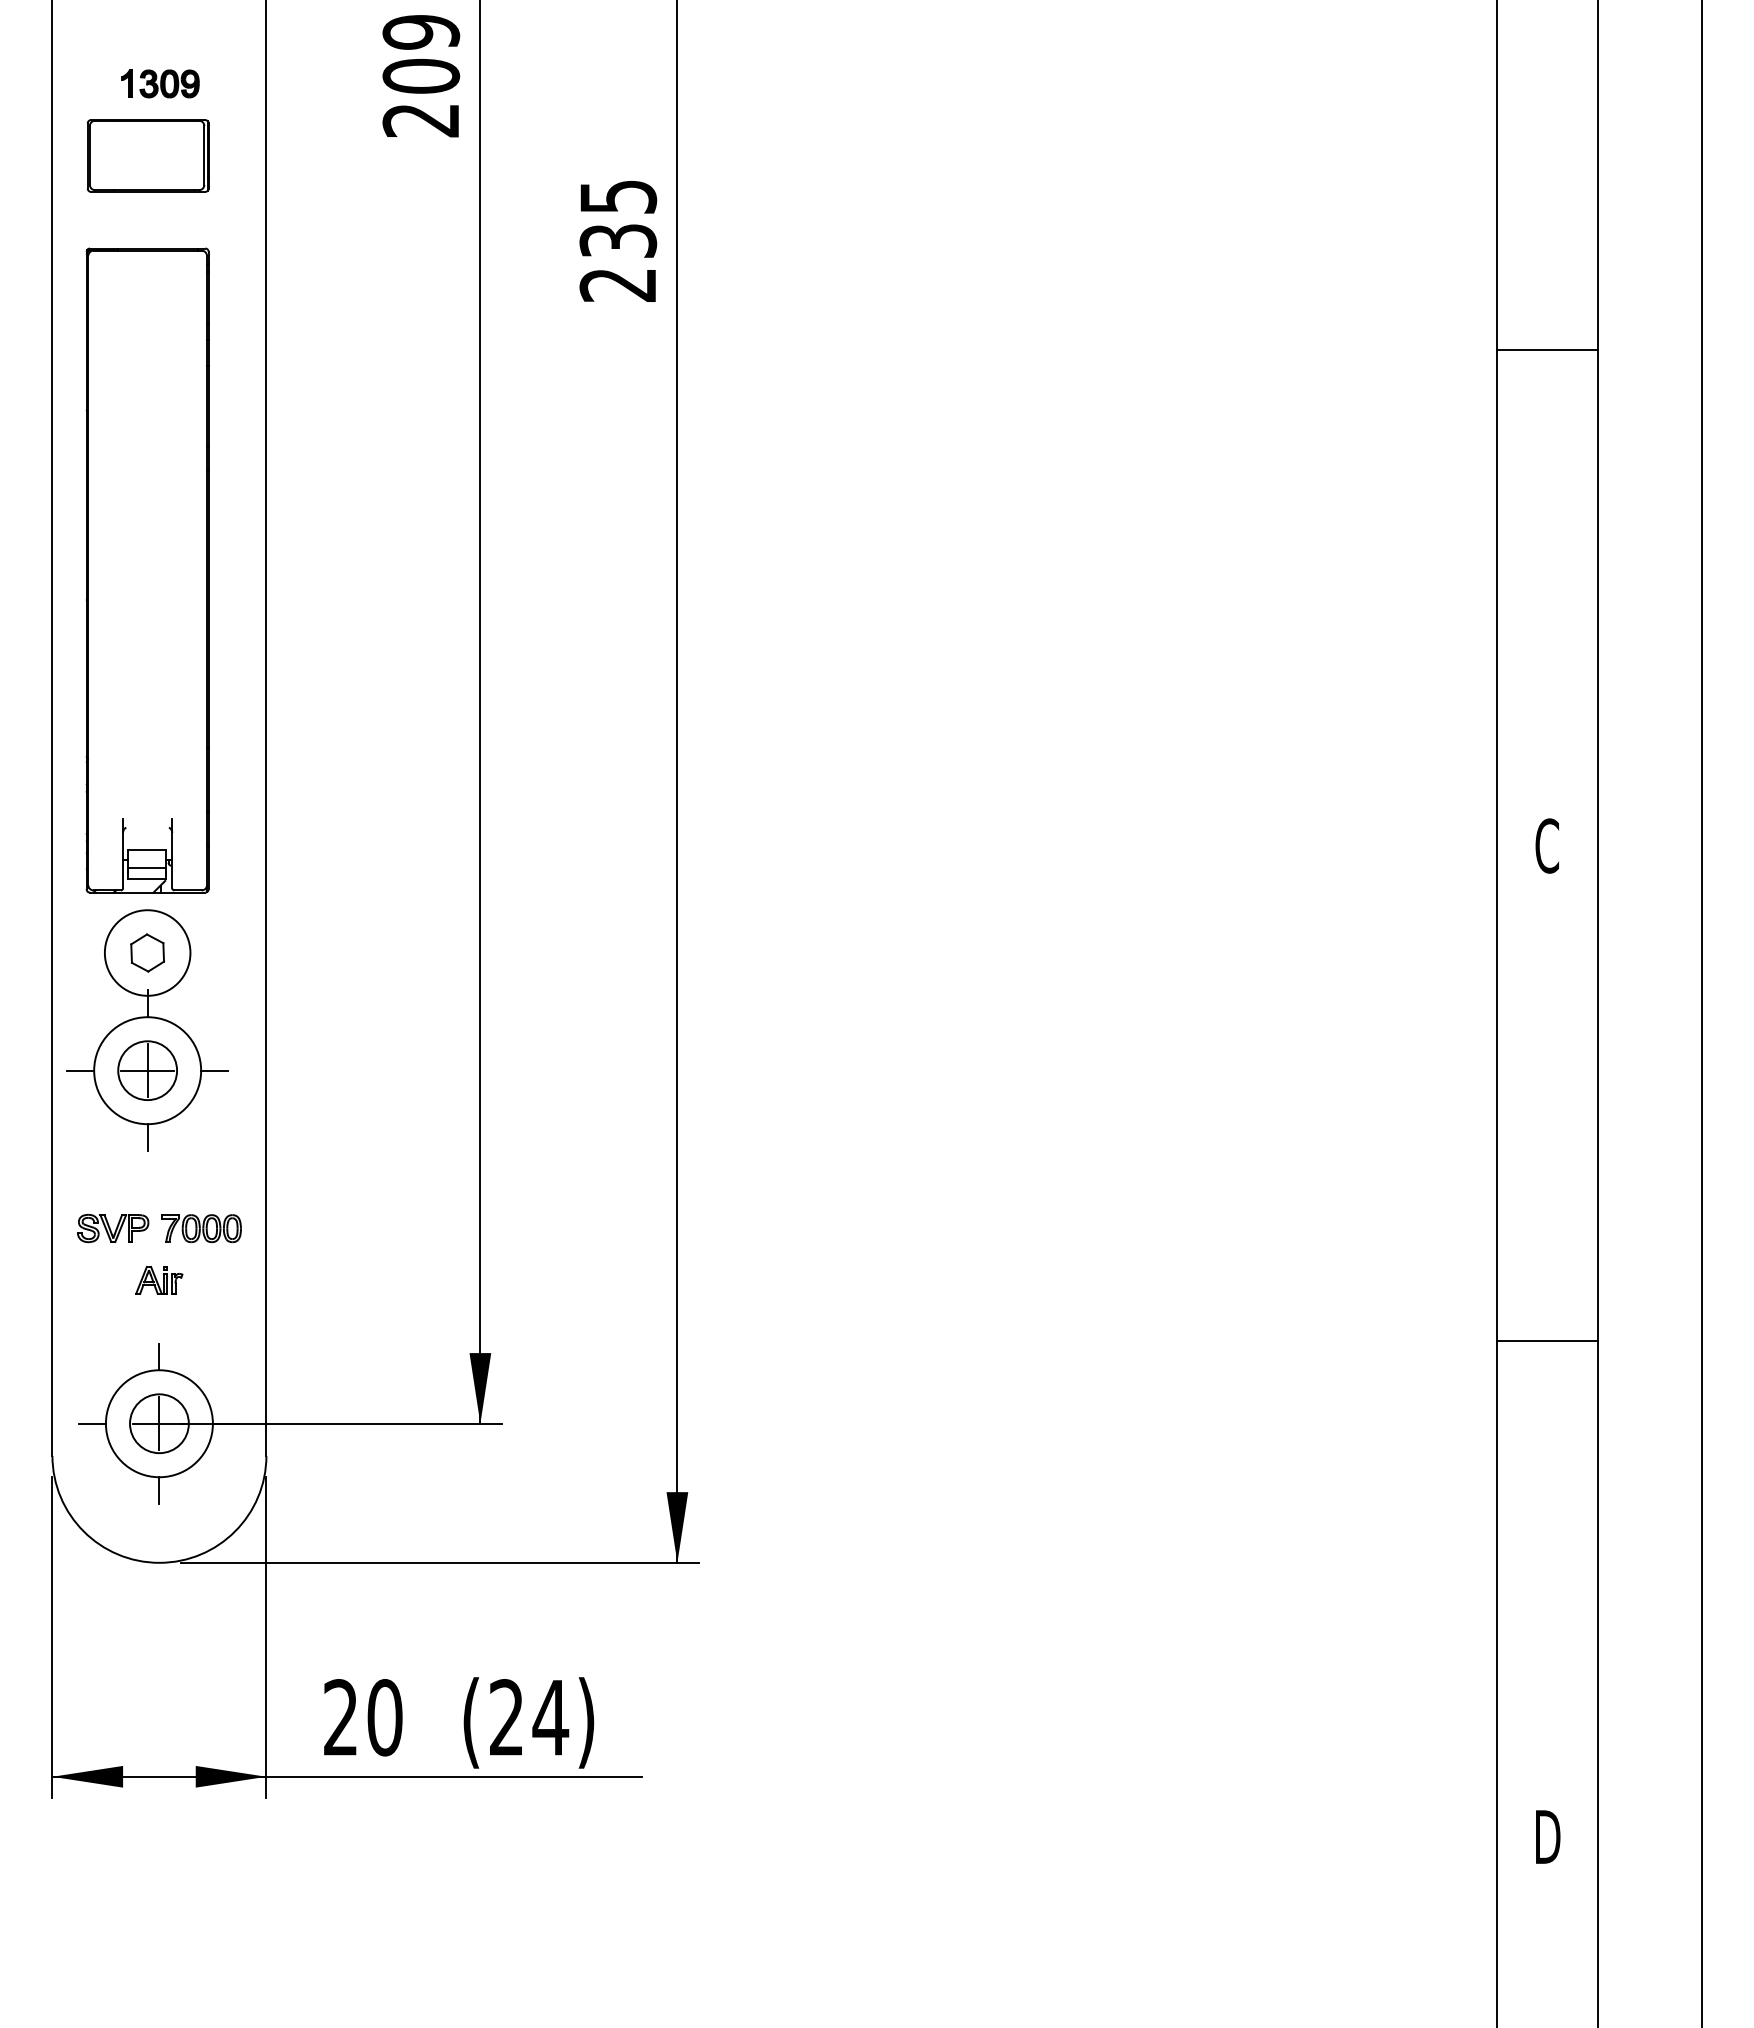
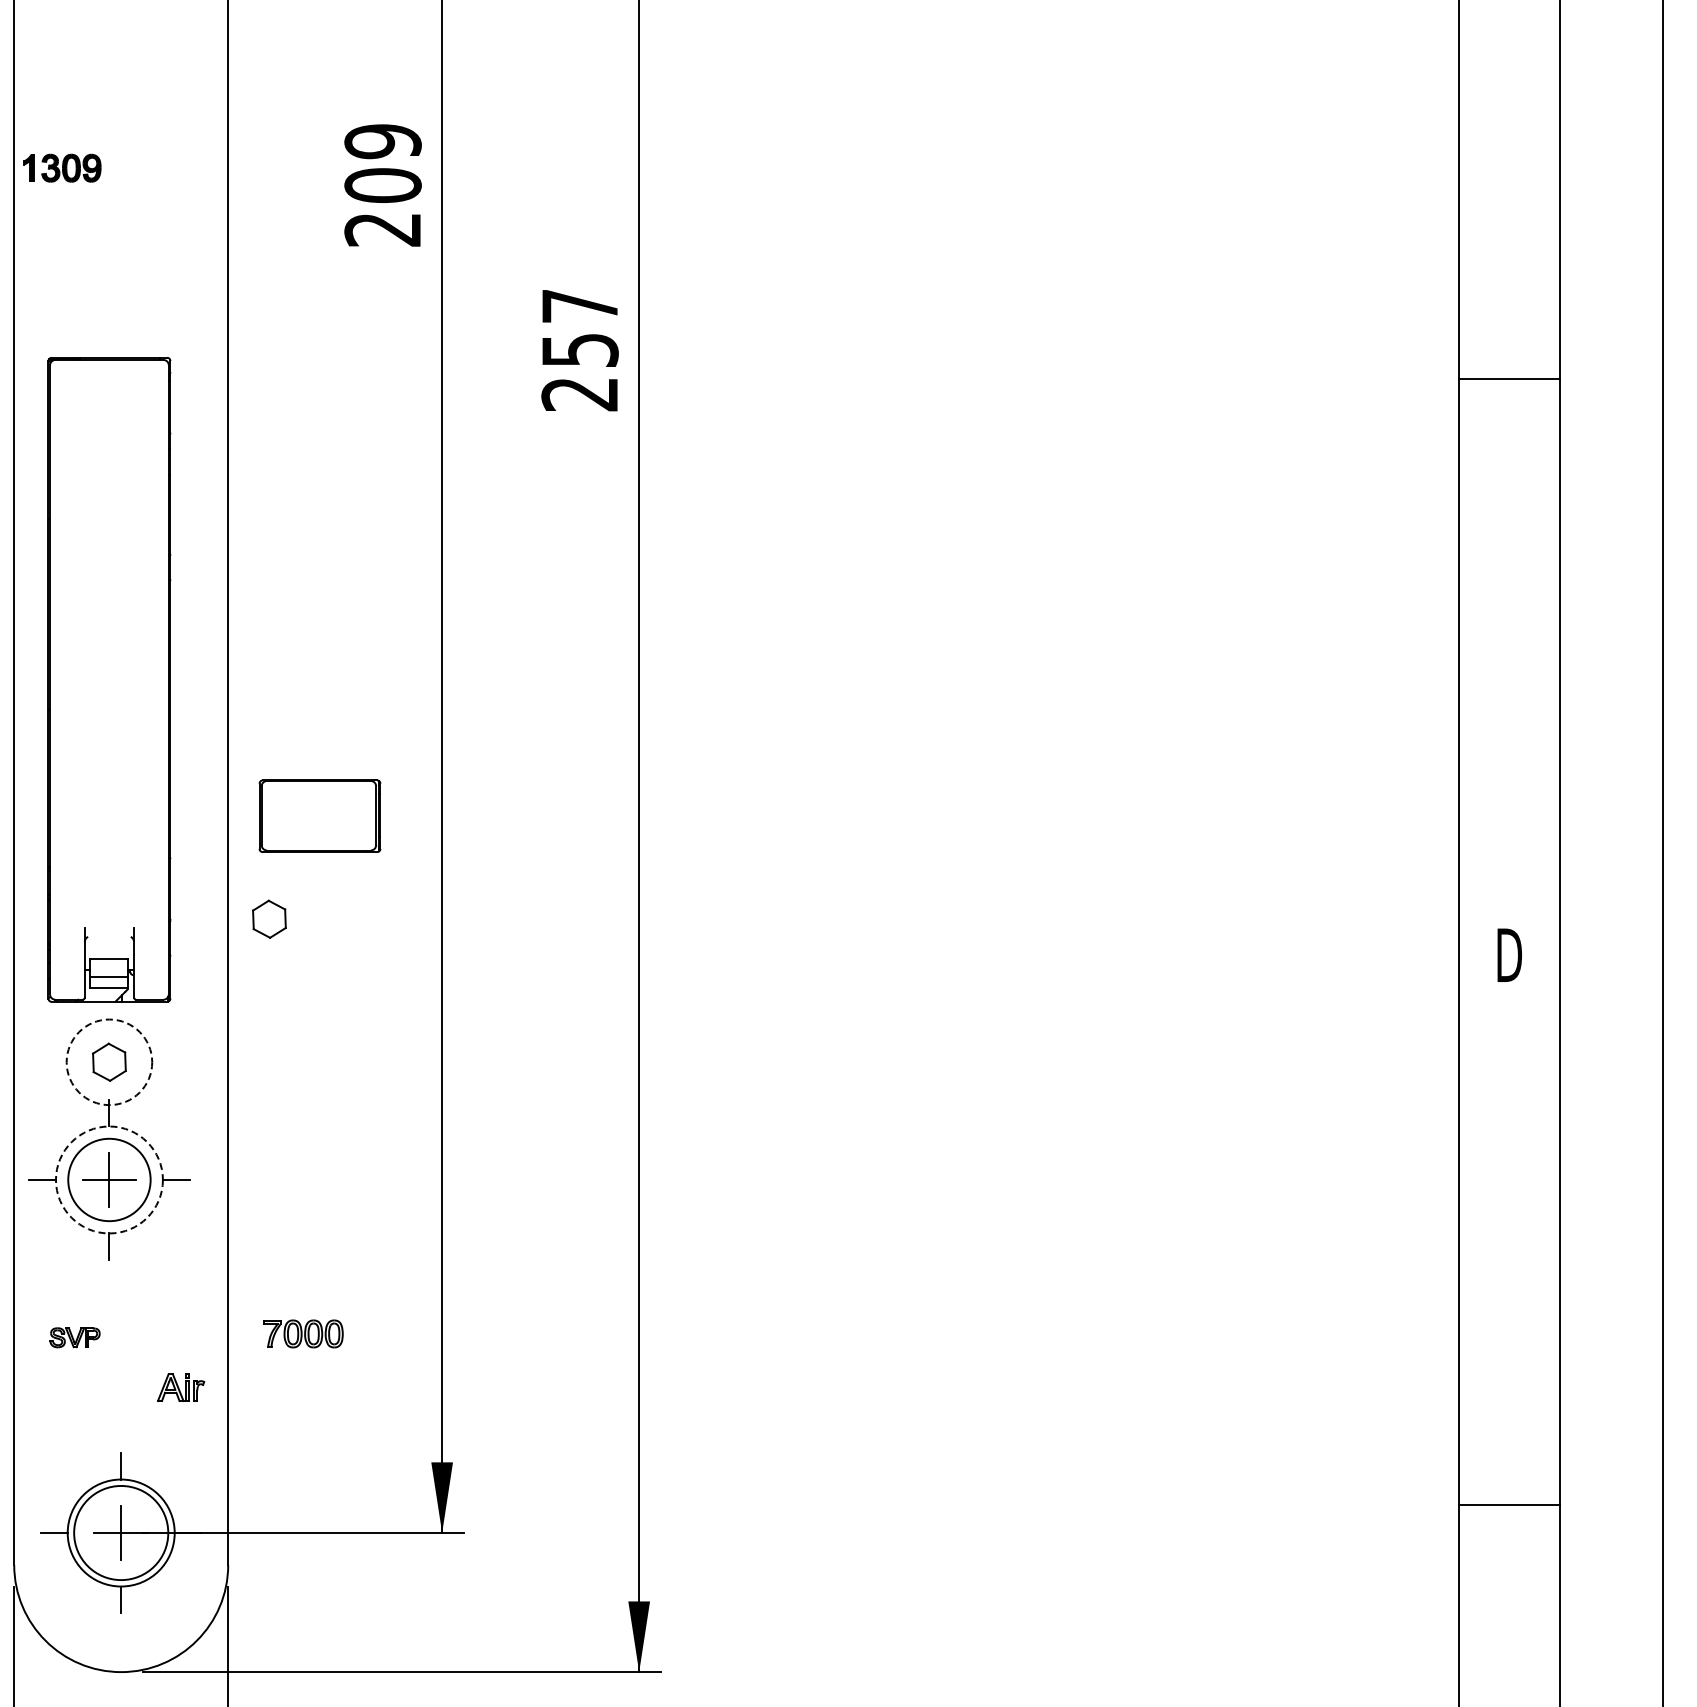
part: (160, 83) -> (62, 167), moved
part: (148, 155) -> (320, 815), moved
text: (618, 218) -> (580, 327), 235 -> 257
line: (1547, 349) -> (1509, 378), moved
part: (307, 809) -> (269, 918), added
text: (1547, 845) -> (1509, 954), C -> D
circle: (147, 952) -> (109, 1061), solid -> dashed
circle: (147, 1070) -> (109, 1179), size x1.4
circle: (147, 1070) -> (109, 1179), solid -> dashed
part: (113, 1228) -> (75, 1337), size x0.7
part: (201, 1228) -> (303, 1333), moved
part: (159, 1280) -> (181, 1387), moved
line: (1547, 1340) -> (1509, 1504), moved
circle: (159, 1423) -> (121, 1532), size x1.6

